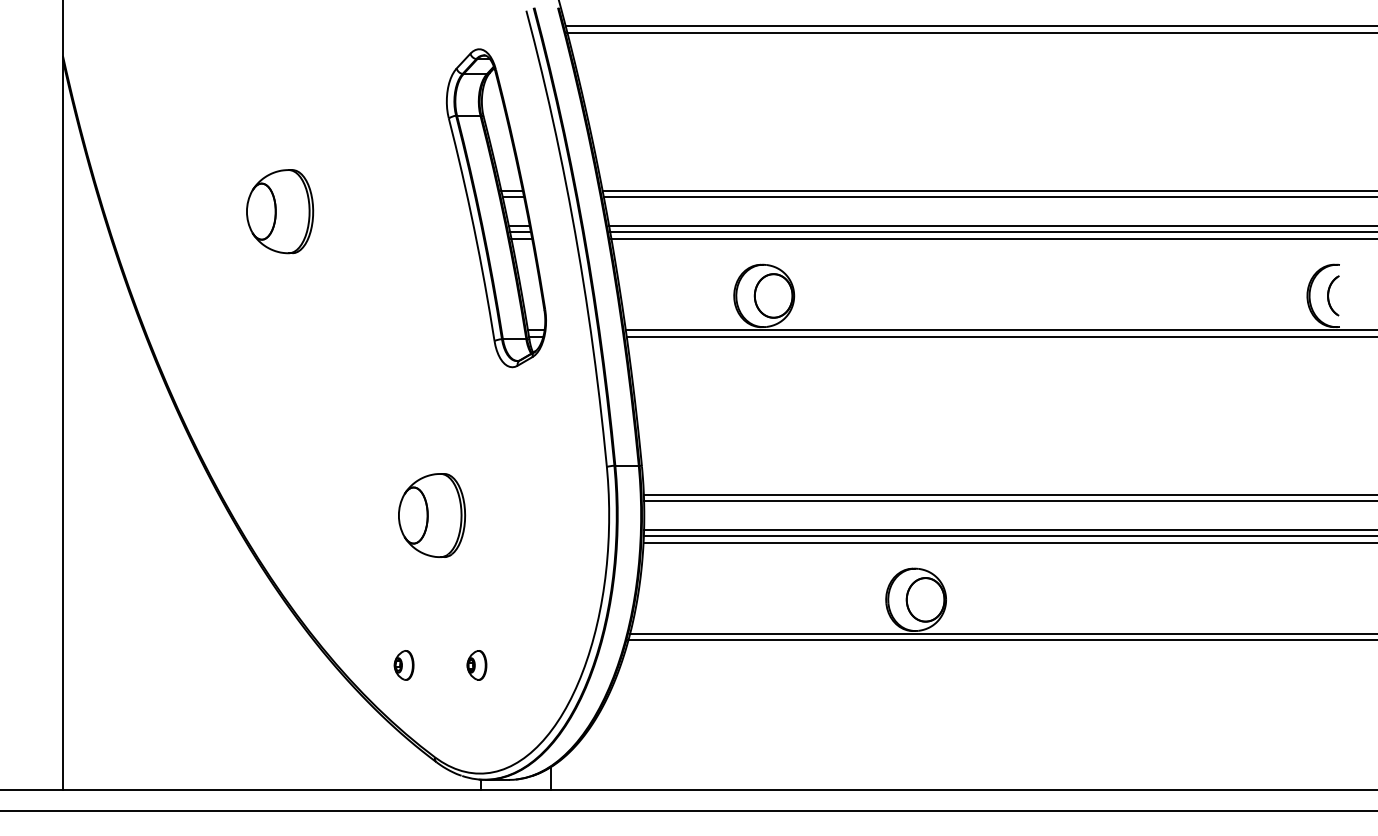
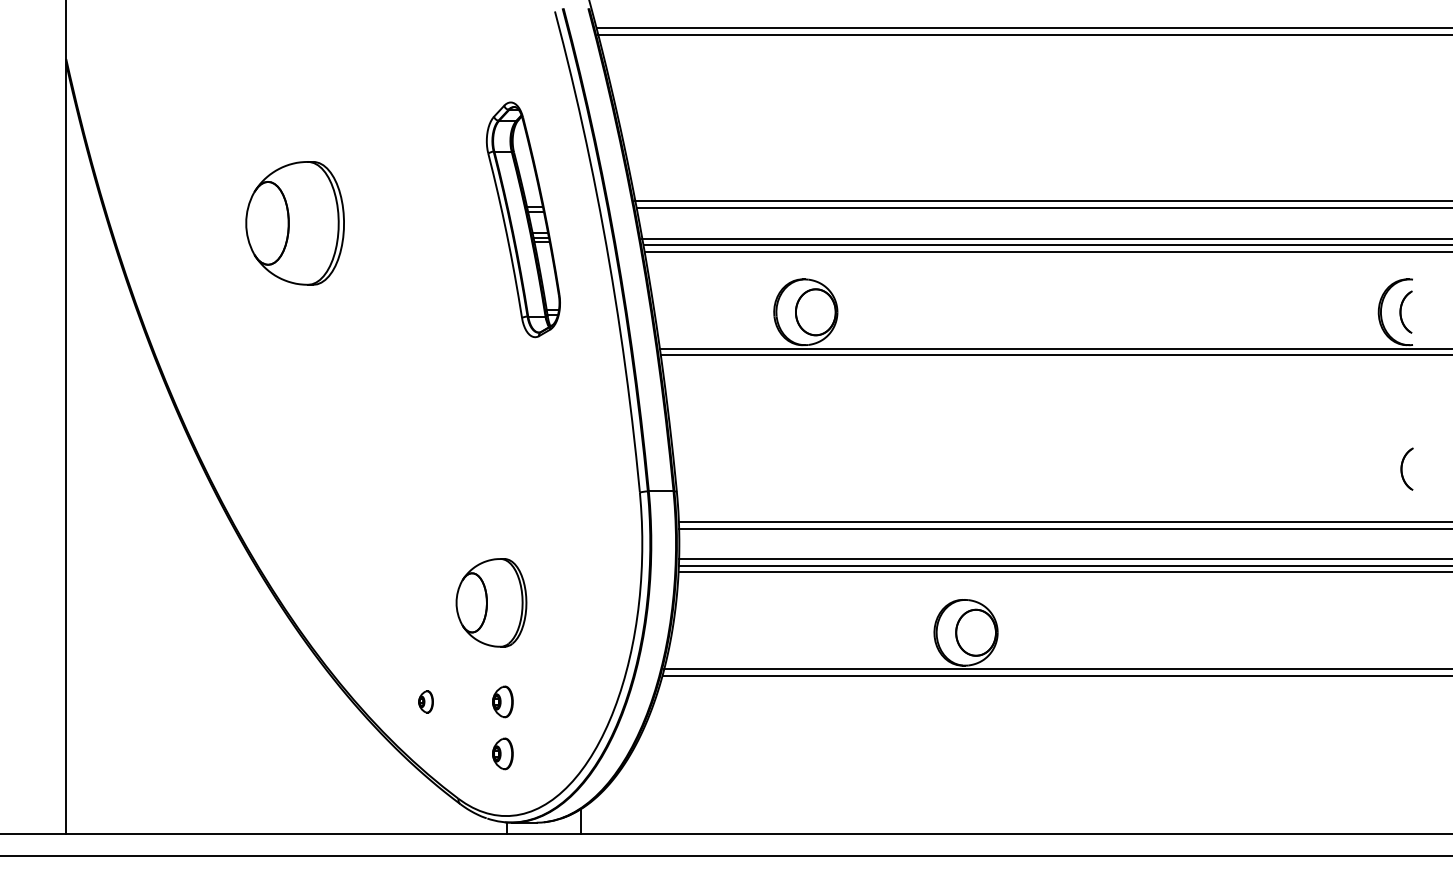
part: (496, 207) -> (523, 219), size x0.7
part: (280, 211) -> (295, 223), size x1.4
part: (1333, 444) -> (1406, 468), added
part: (432, 515) -> (491, 602), moved
part: (403, 665) -> (425, 701), size x0.7
part: (476, 714) -> (502, 753), added

